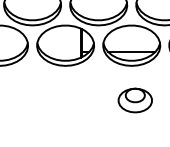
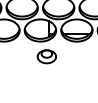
part: (134, 99) -> (46, 56), moved

